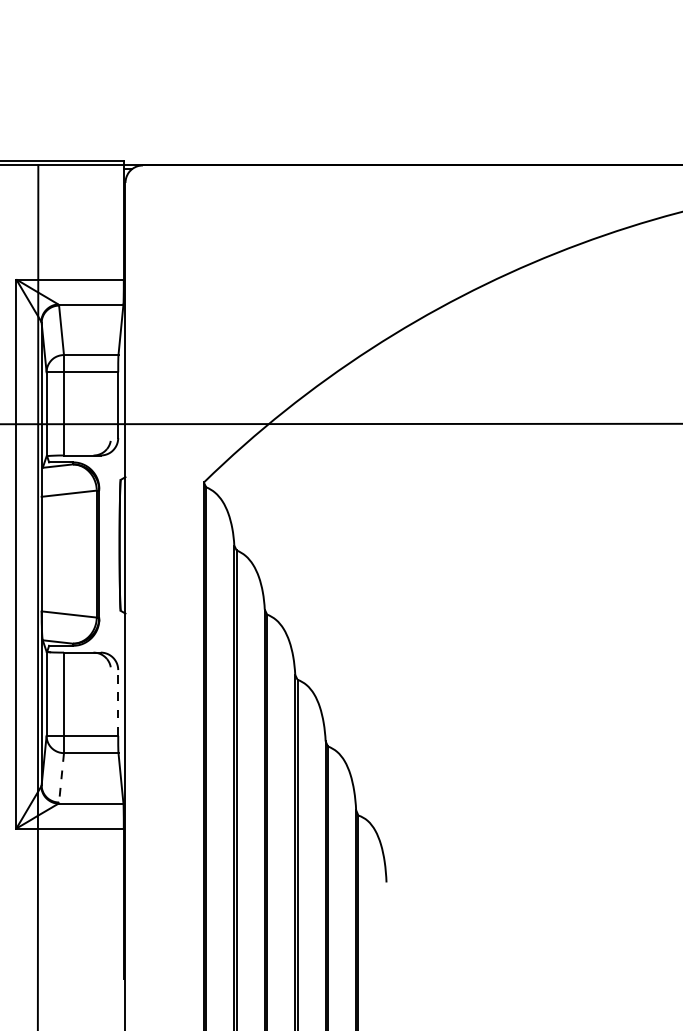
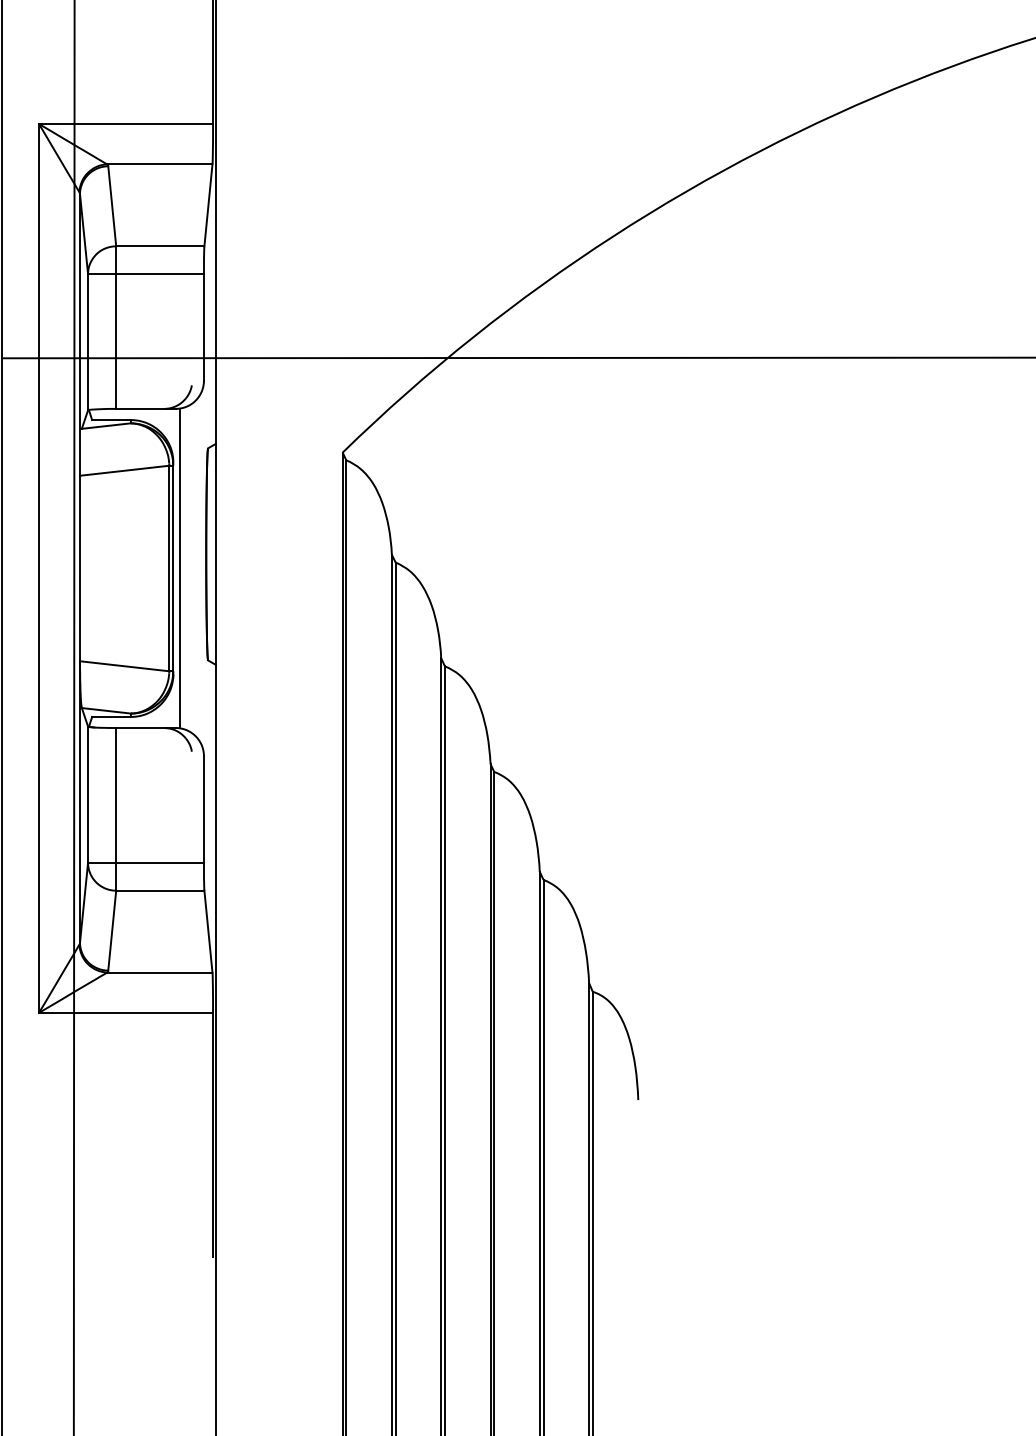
line: (103, 553) -> (180, 567), added
line: (118, 703) -> (204, 810), dashed -> solid
line: (61, 777) -> (112, 930), dashed -> solid

